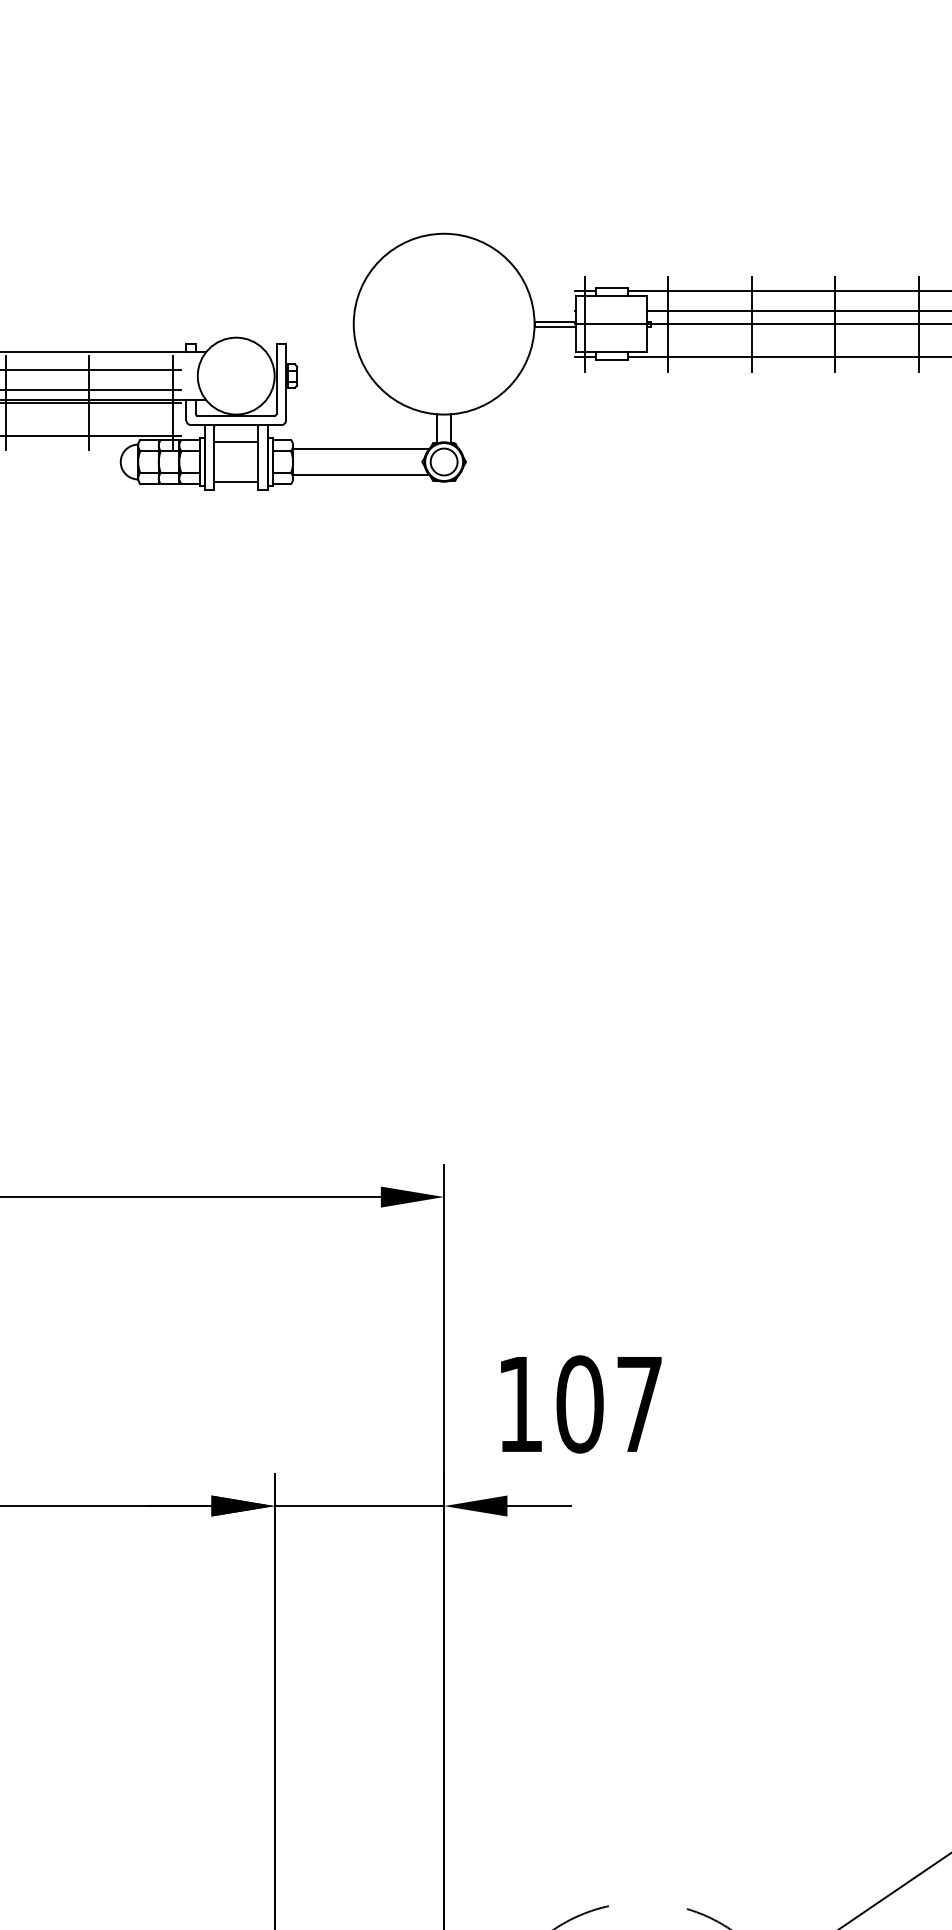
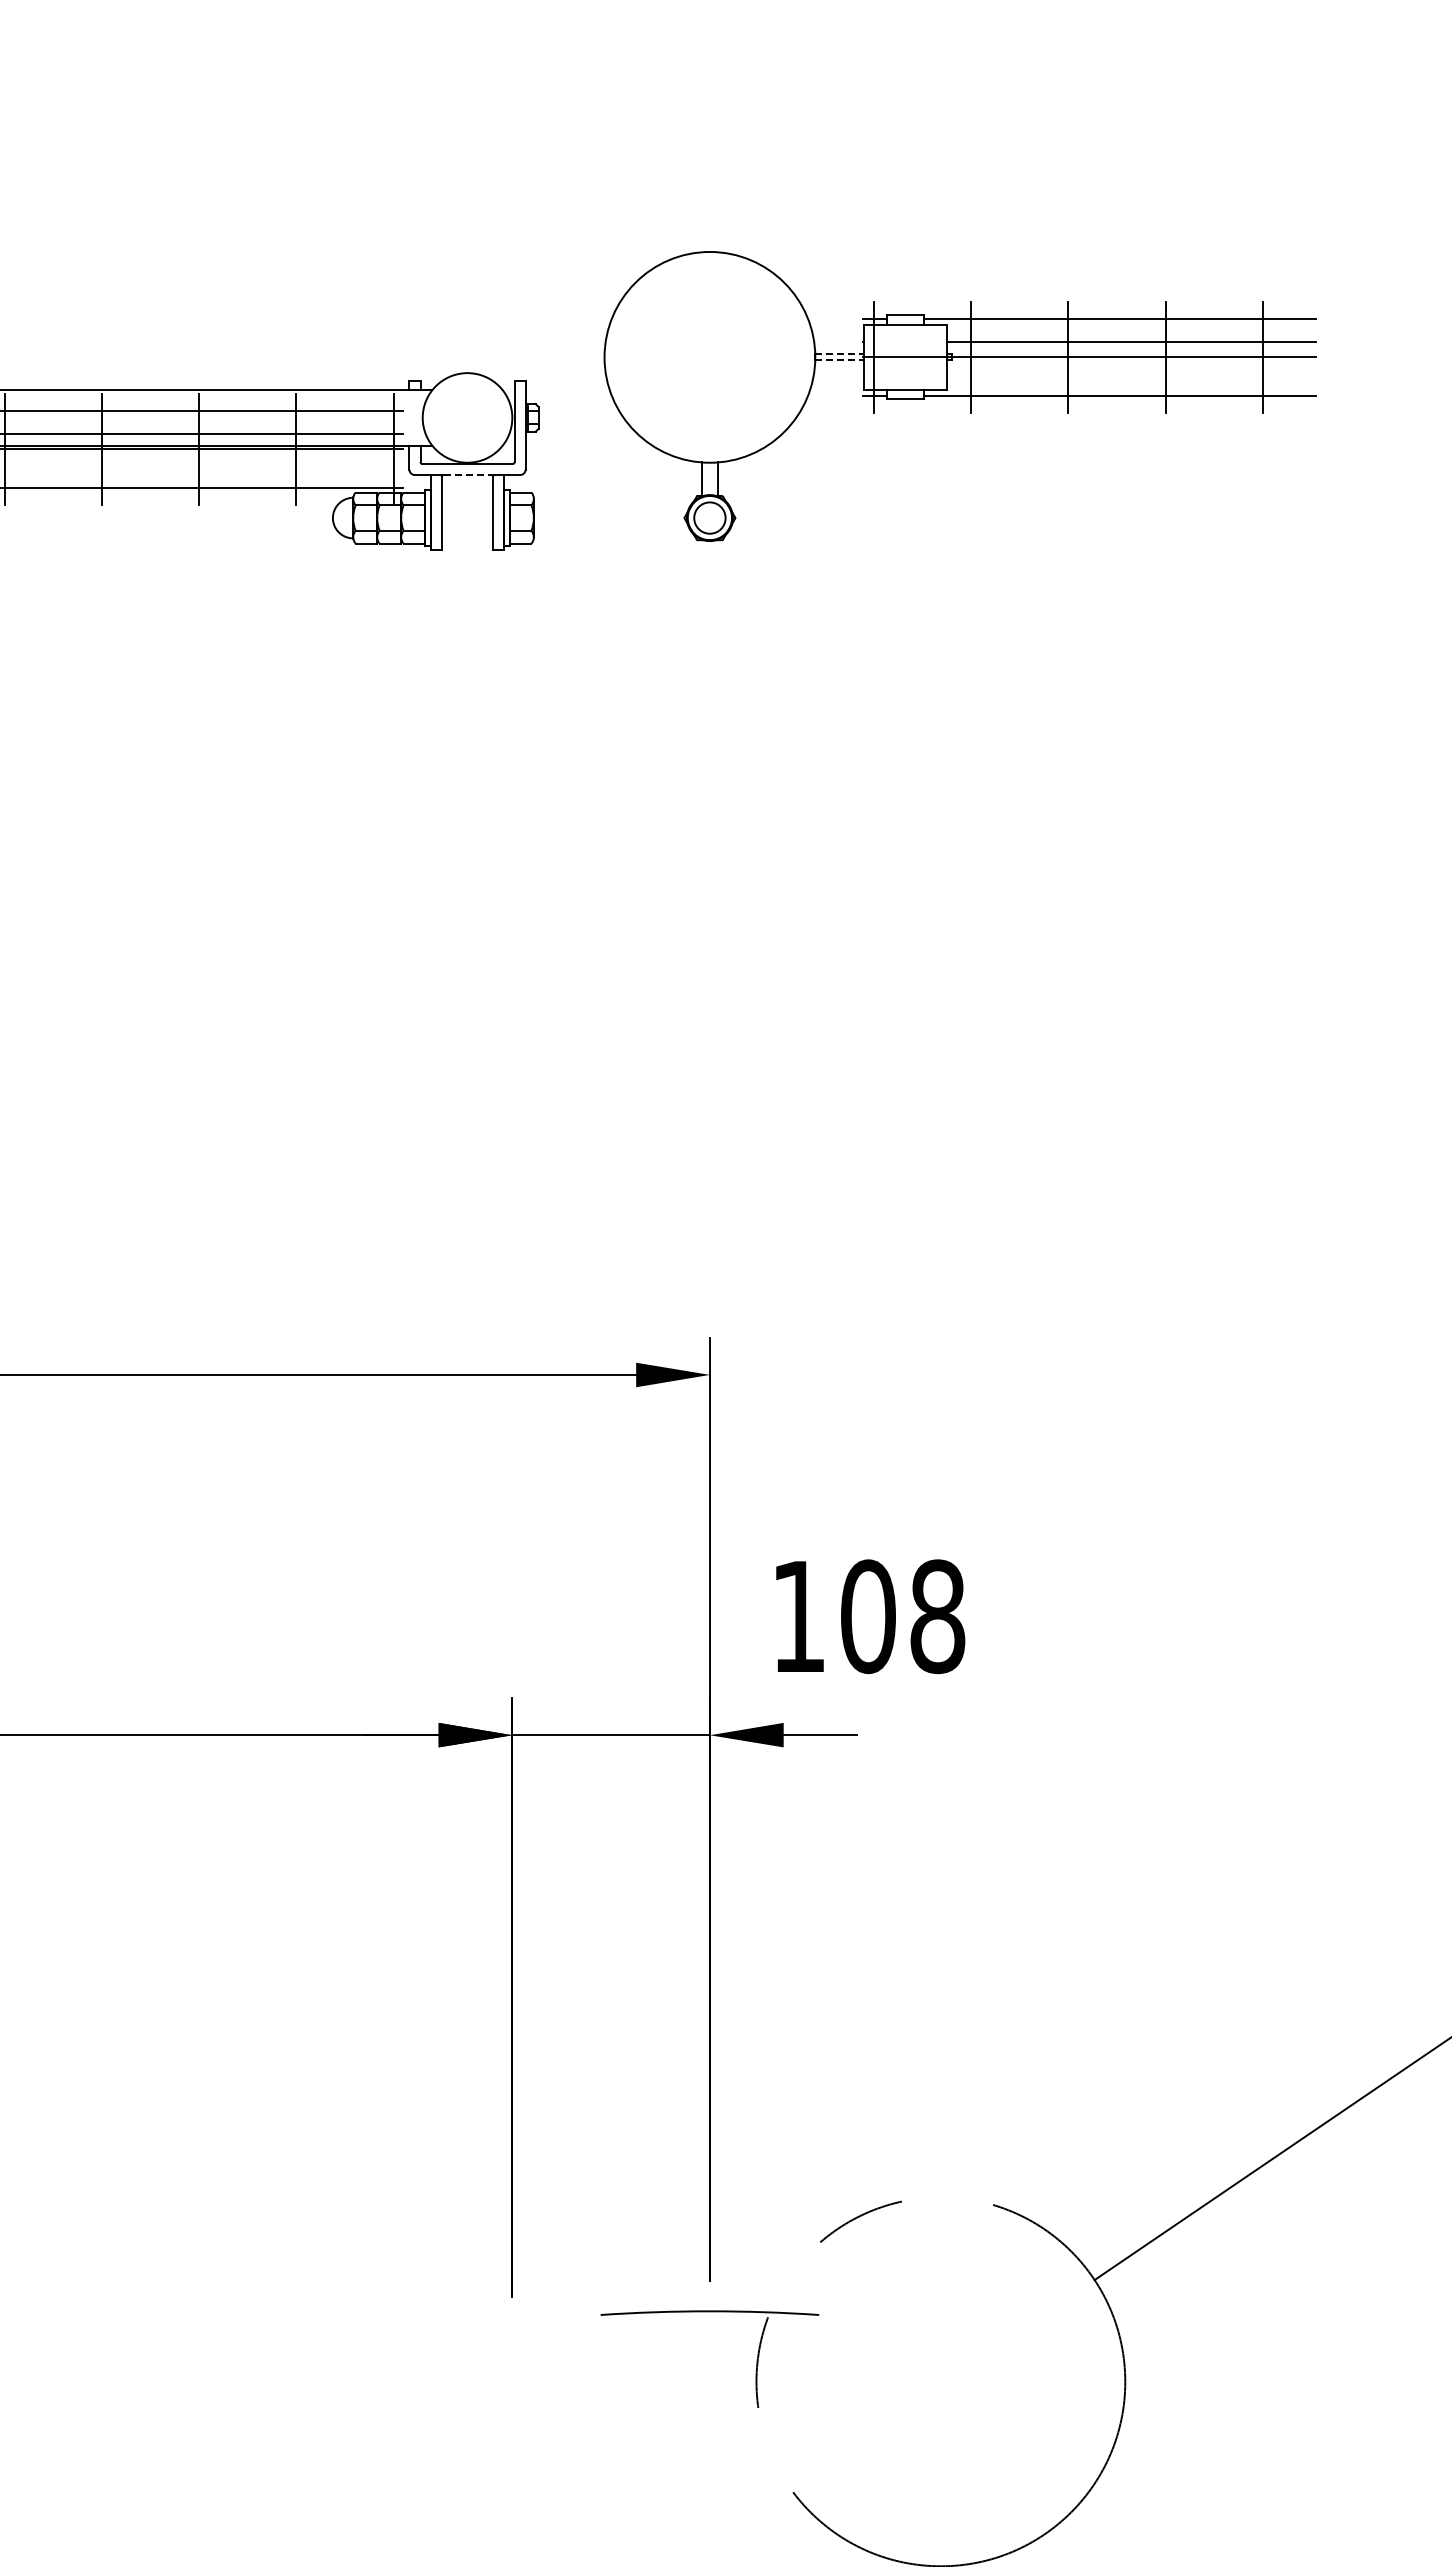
line: (556, 321) -> (840, 354), solid -> dashed
line: (556, 326) -> (840, 360), solid -> dashed
line: (236, 425) -> (467, 475), solid -> dashed
line: (236, 442) -> (467, 495), removed
line: (360, 449) -> (612, 503), removed
line: (360, 474) -> (612, 532), removed
line: (236, 482) -> (467, 541), removed
text: (639, 1404) -> (937, 1616), 107 -> 108

